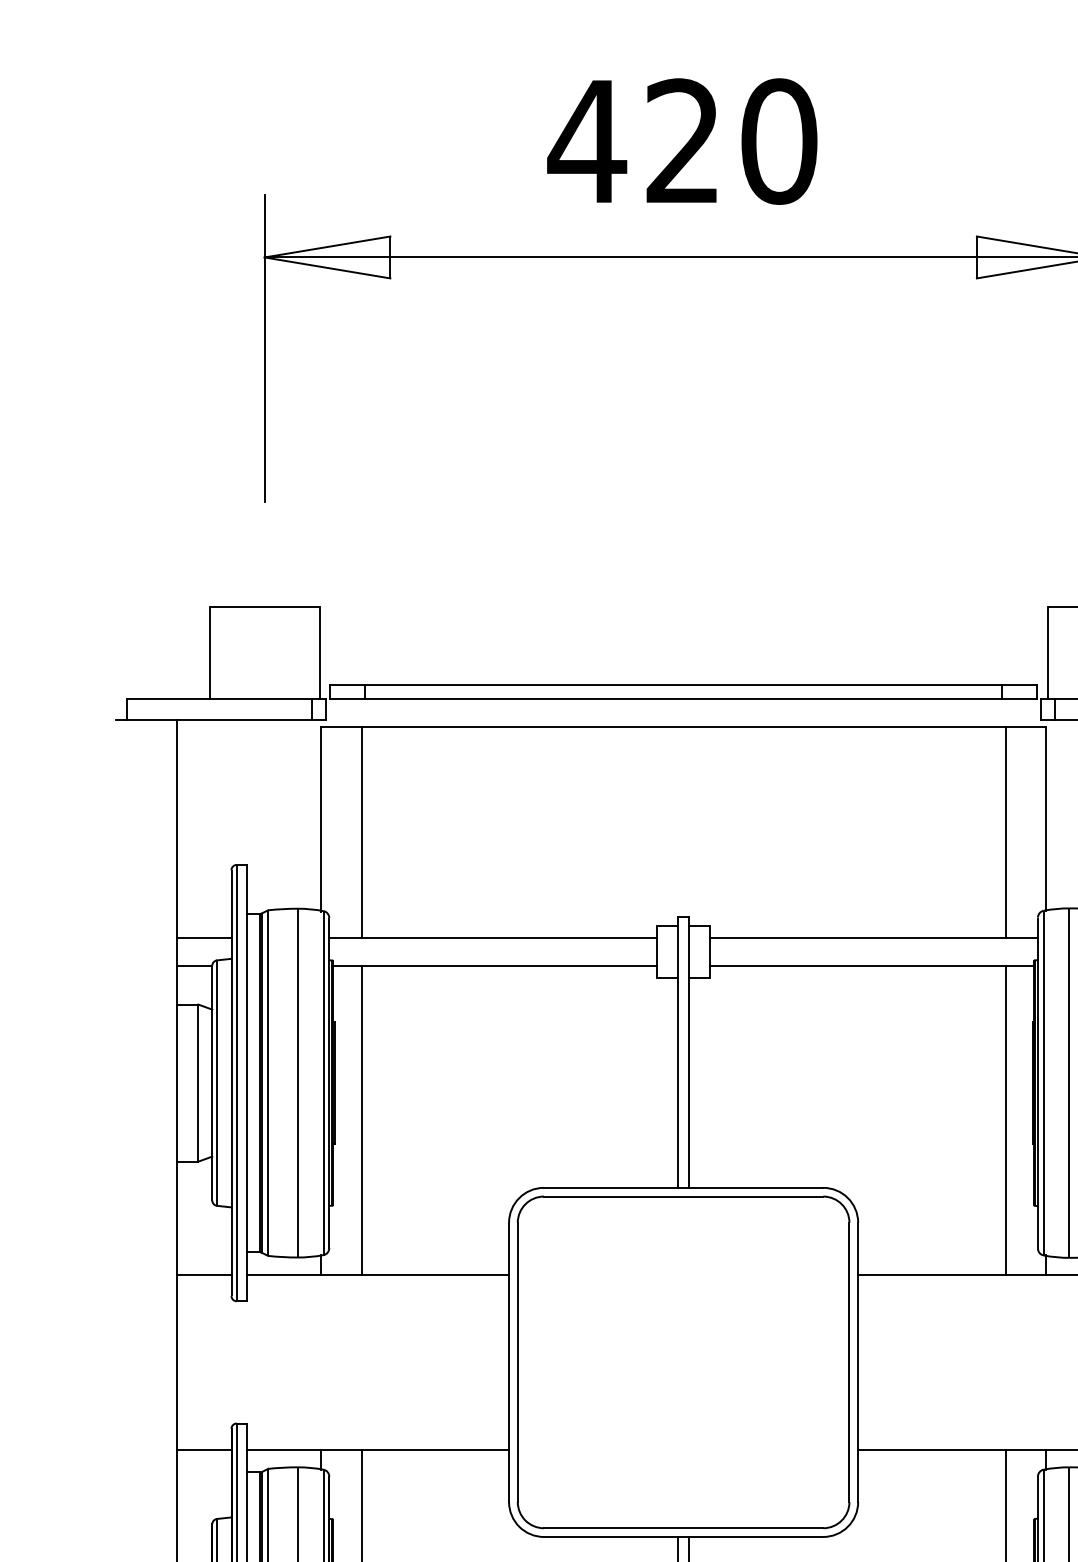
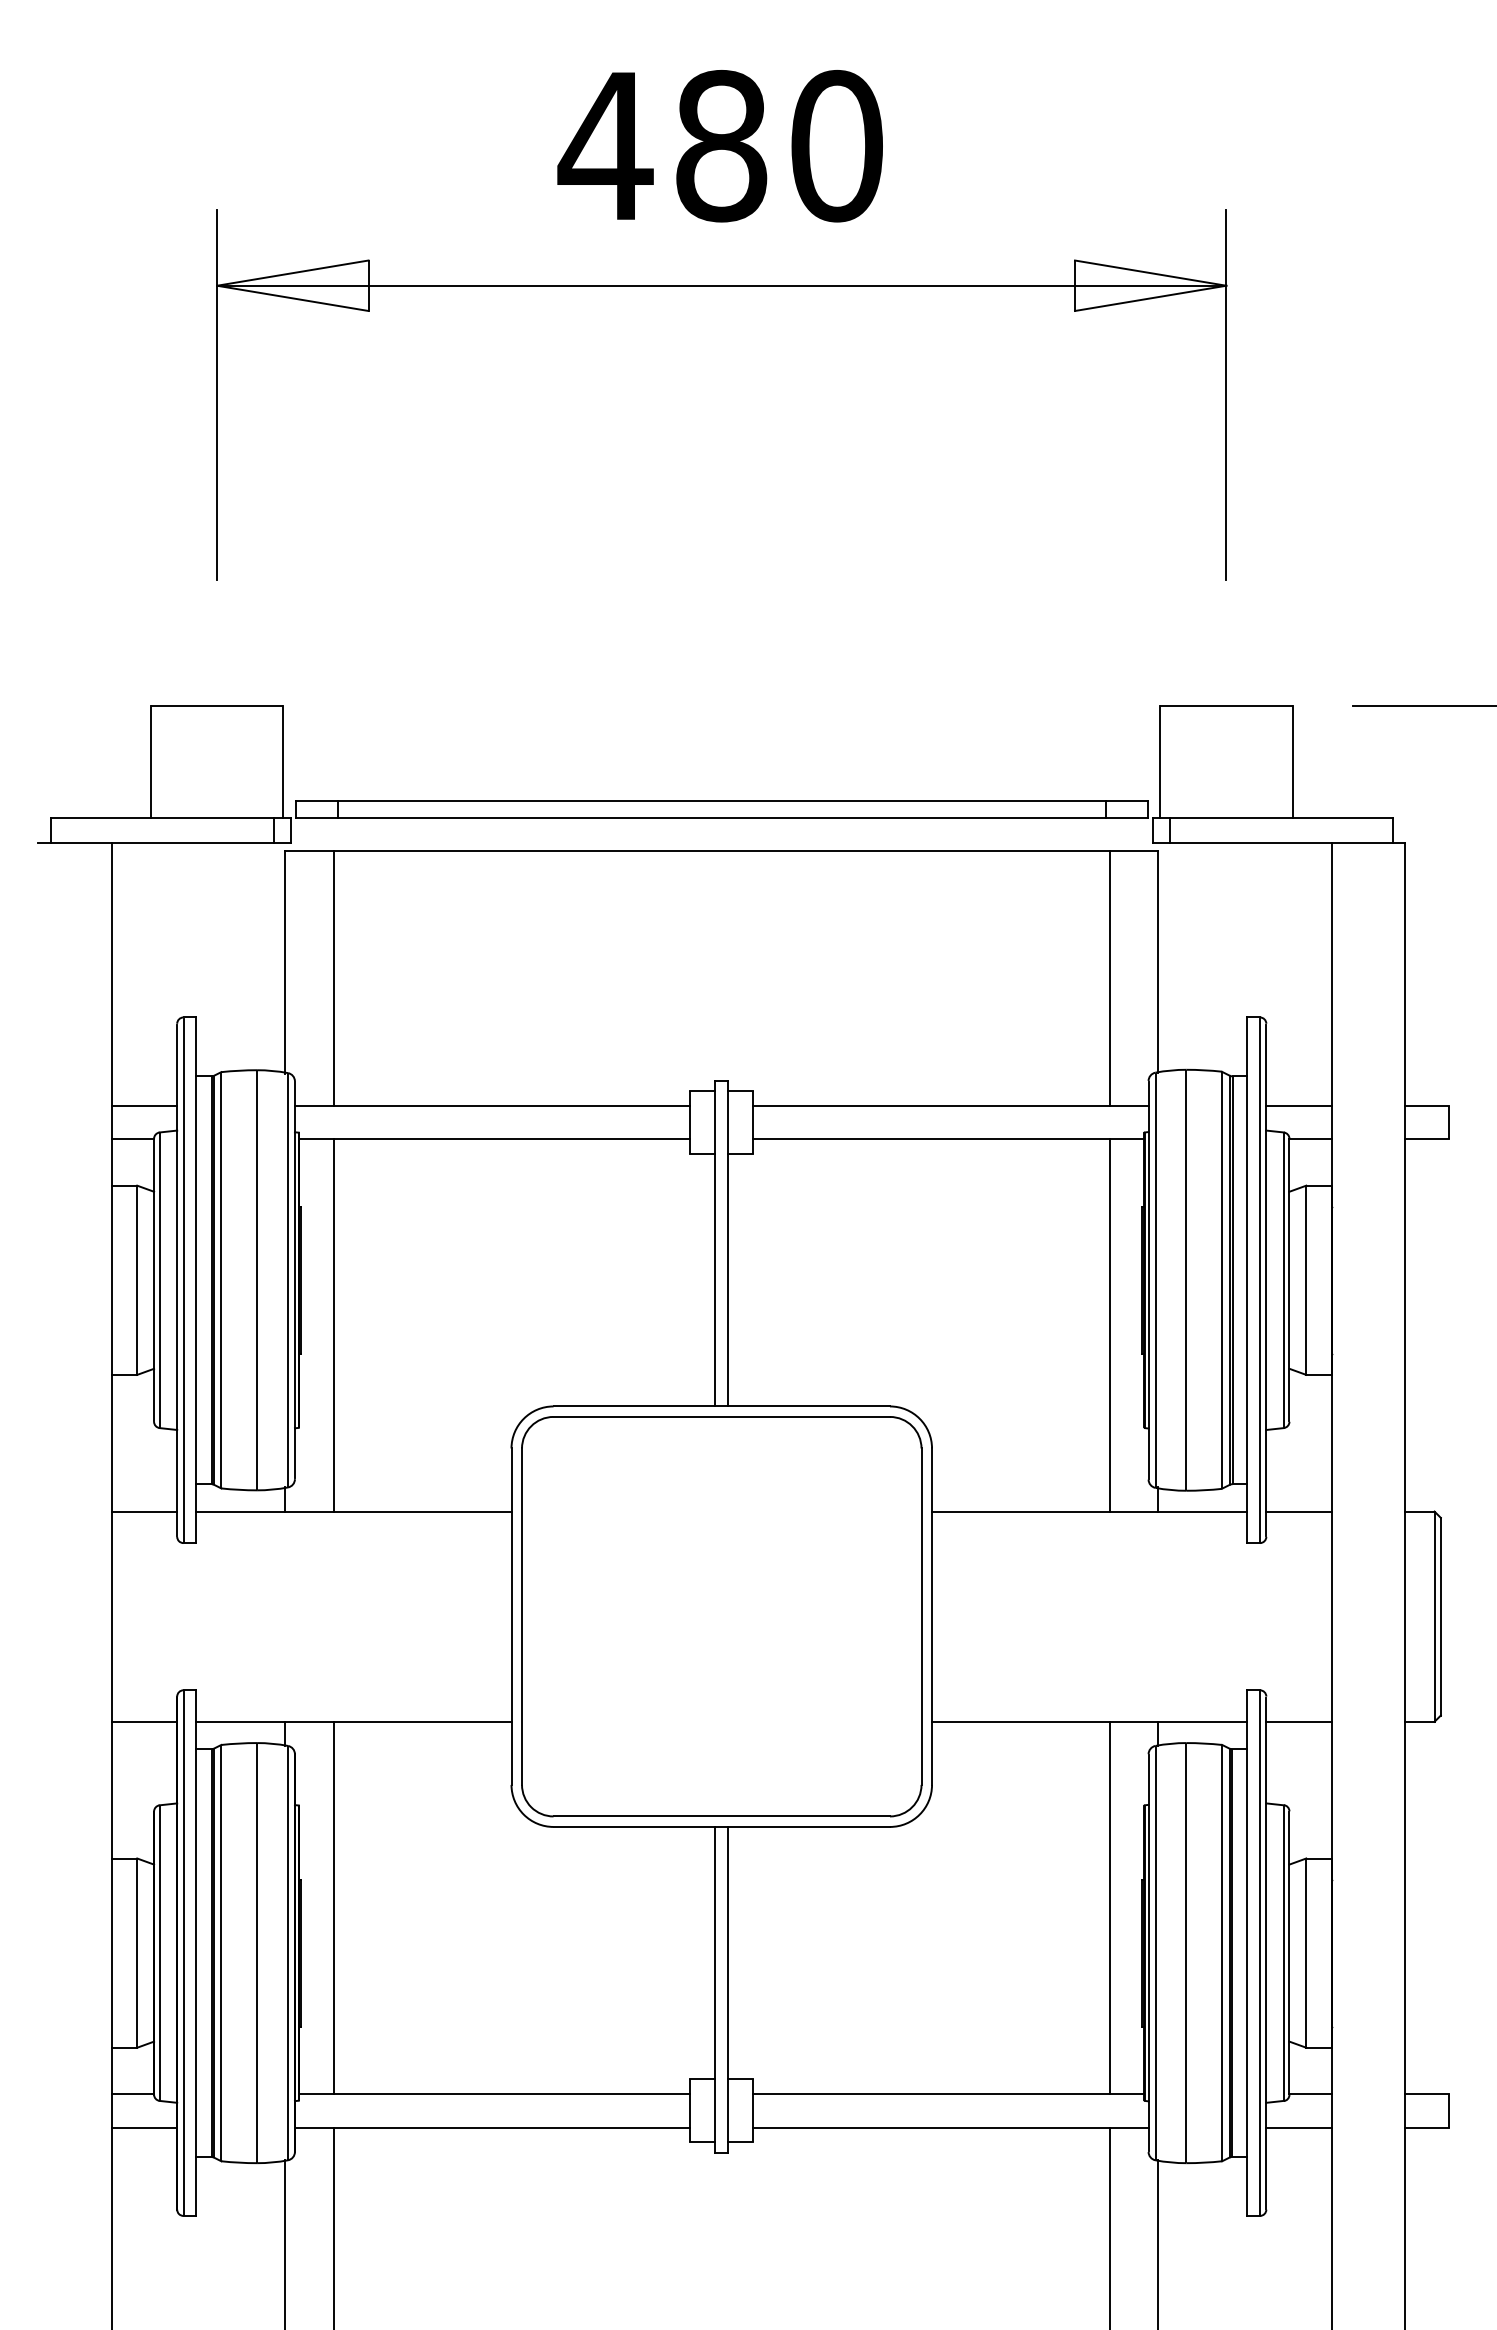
text: (683, 141) -> (721, 145), 420 -> 480

